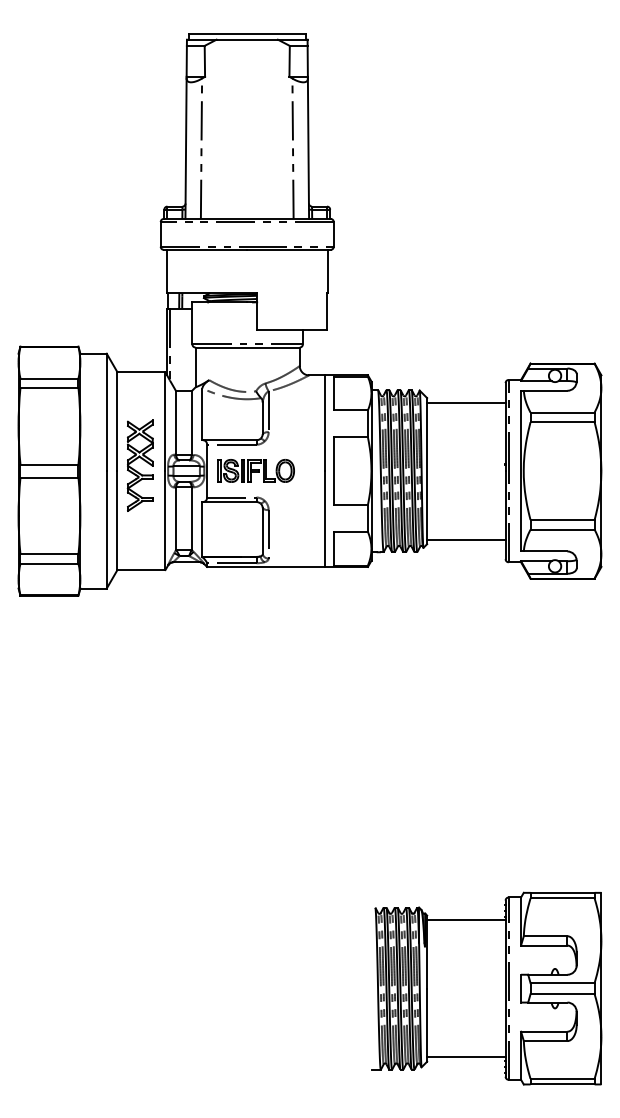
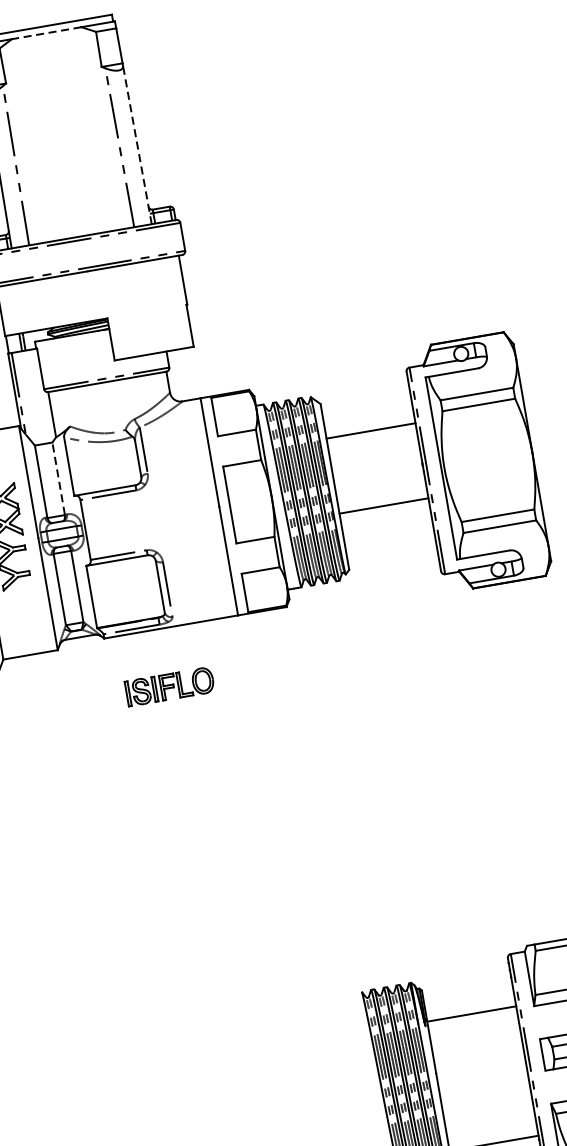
line: (247, 39) -> (46, 32), solid -> dashed
line: (308, 148) -> (137, 144), solid -> dashed
line: (466, 402) -> (371, 430), moved
line: (191, 423) -> (58, 479), solid -> dashed
part: (255, 470) -> (169, 686), moved
line: (466, 539) -> (384, 505), moved
line: (466, 920) -> (471, 1014), moved

